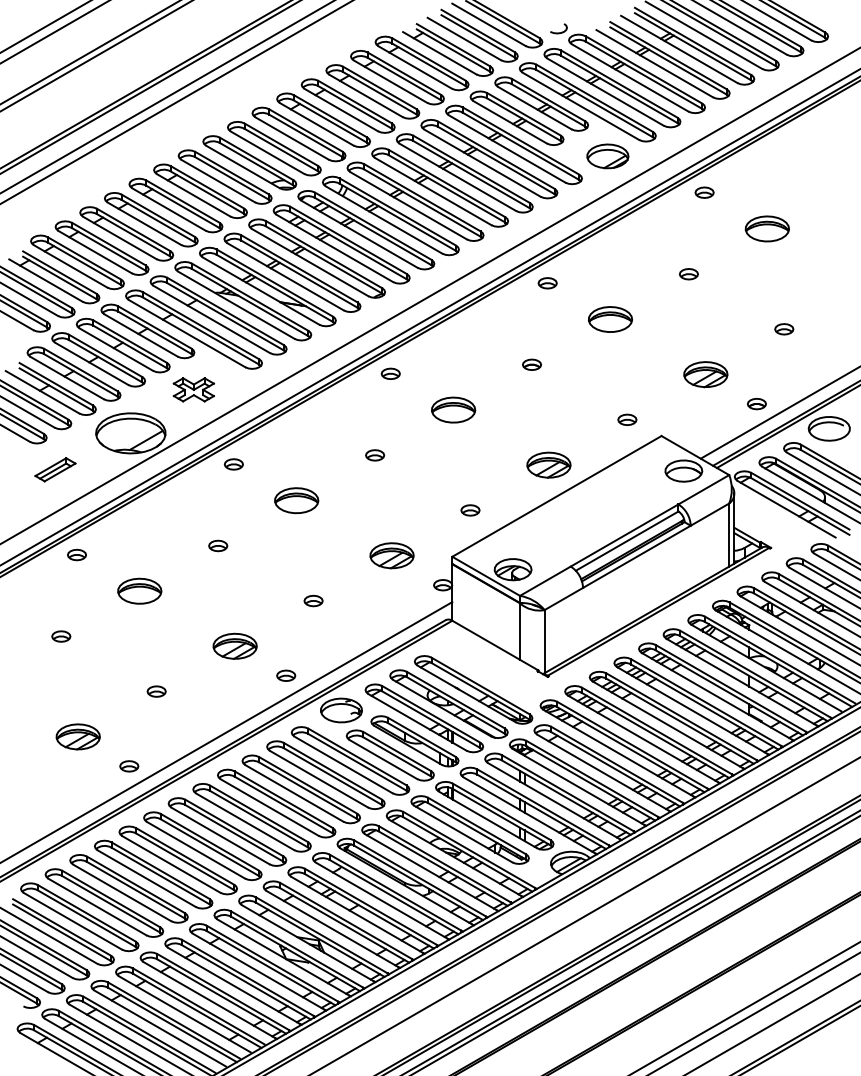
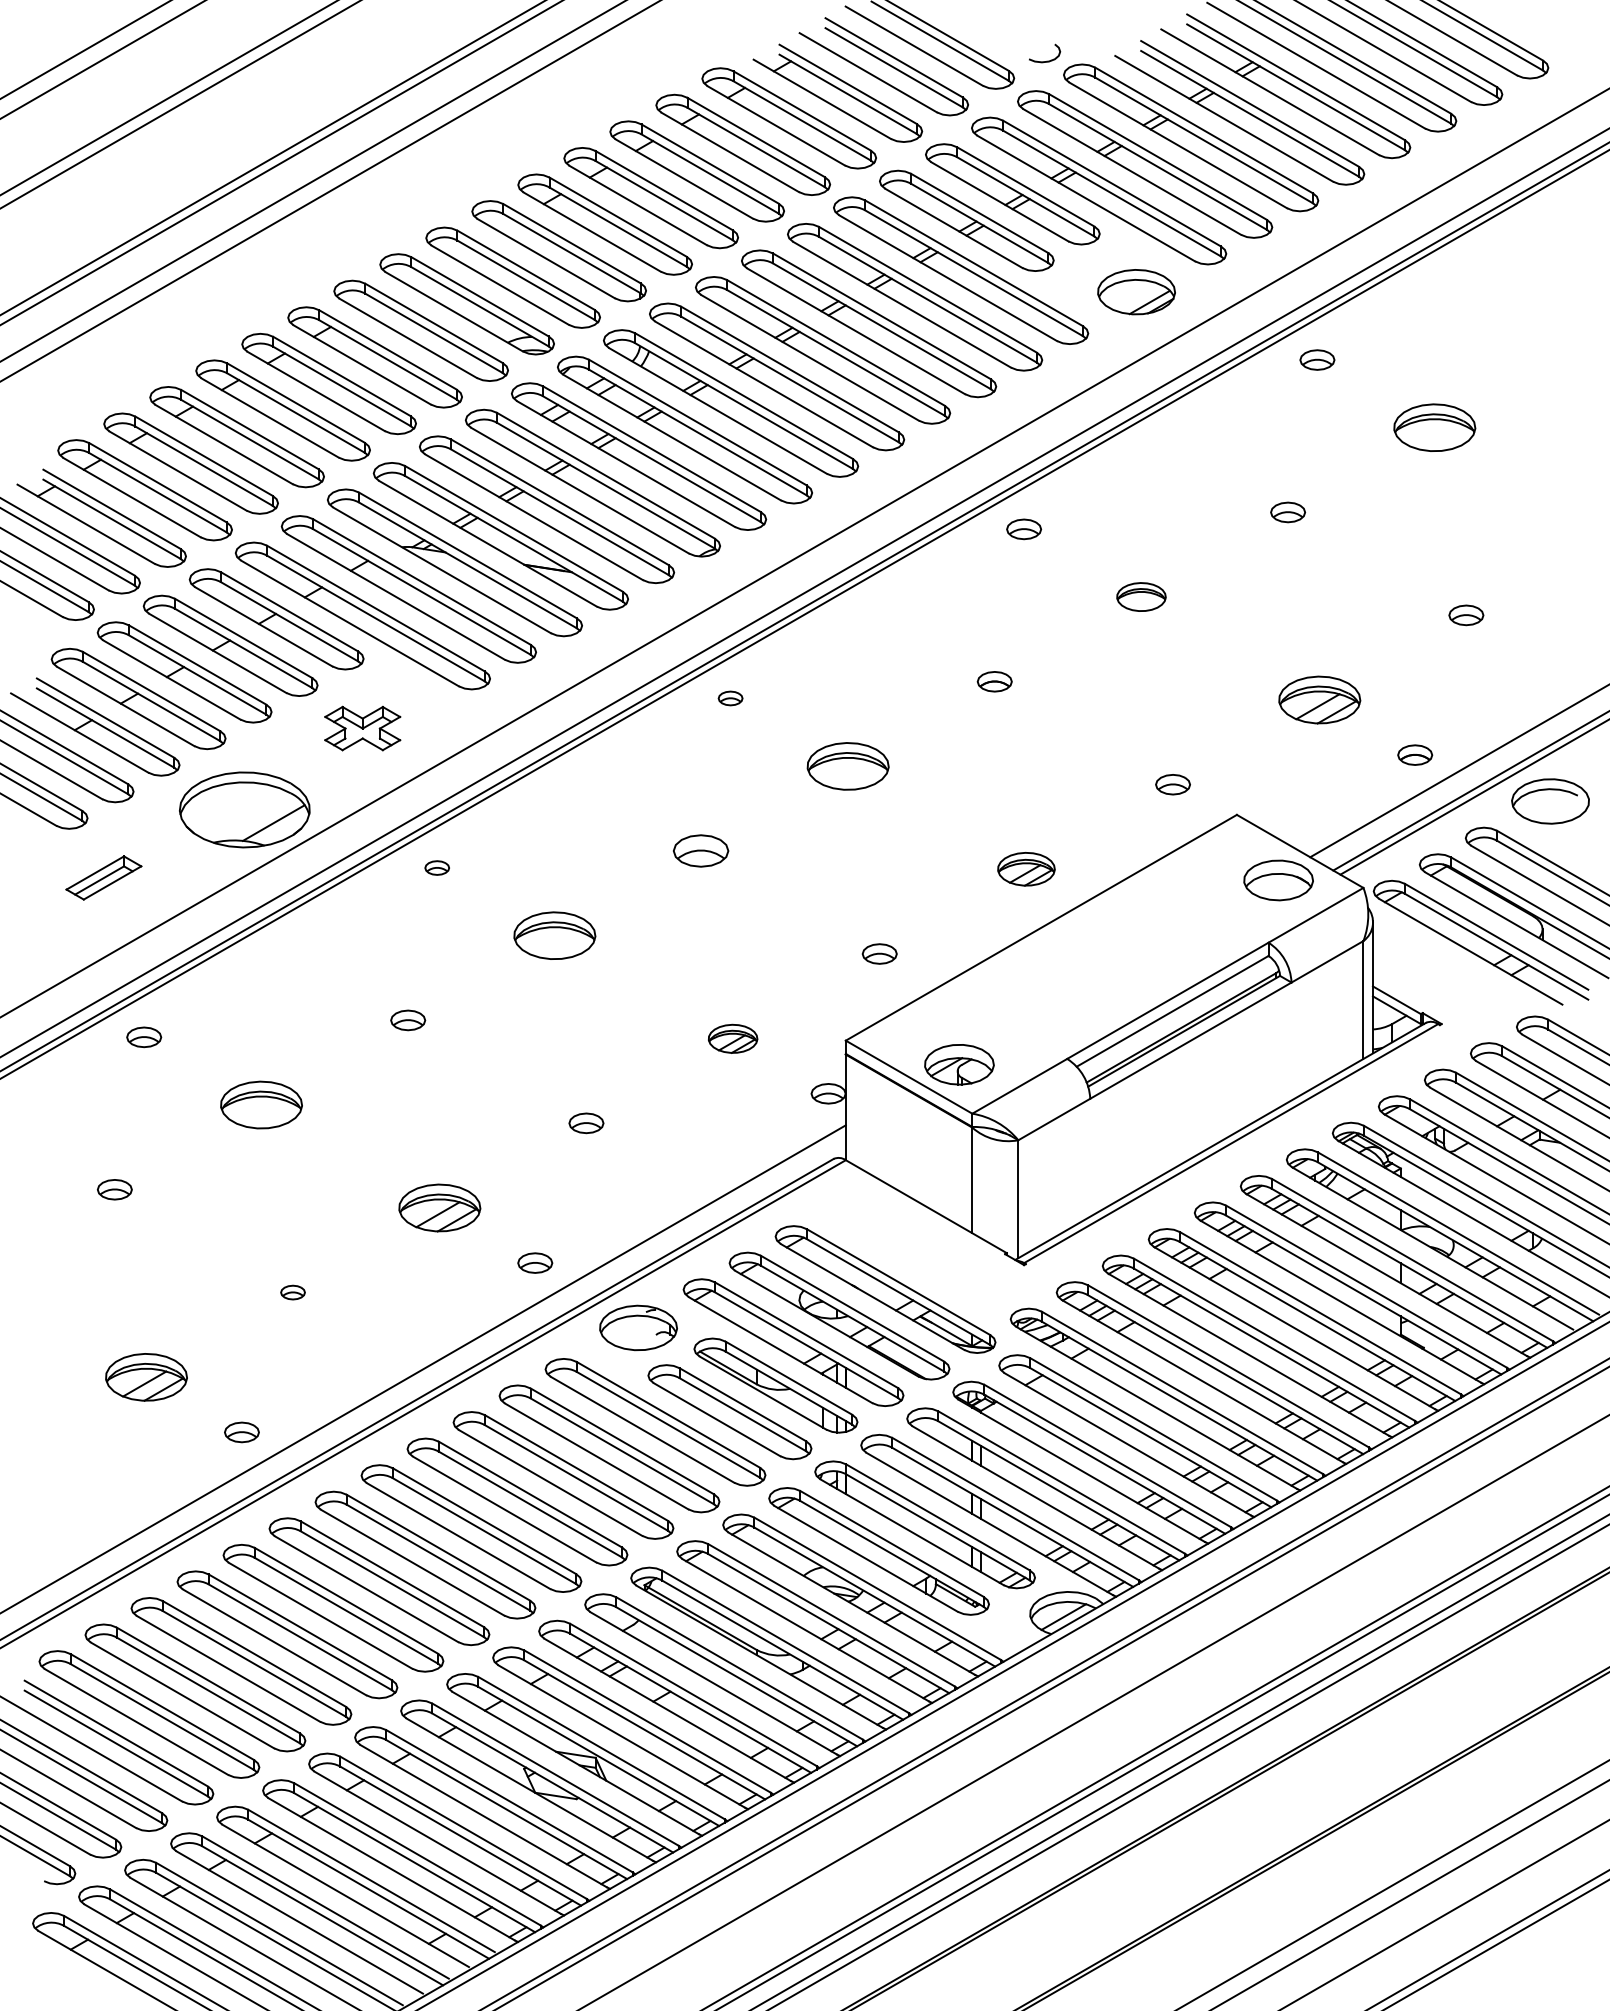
part: (610, 319) -> (1141, 597), size x0.6
part: (390, 373) -> (730, 697), size x0.7
part: (375, 455) -> (702, 851), size x1.6
part: (233, 464) -> (436, 868), size x0.7
part: (548, 464) -> (1025, 868), size x0.7
part: (391, 555) -> (732, 1038), size x0.6
part: (156, 691) -> (292, 1292), size x0.7

